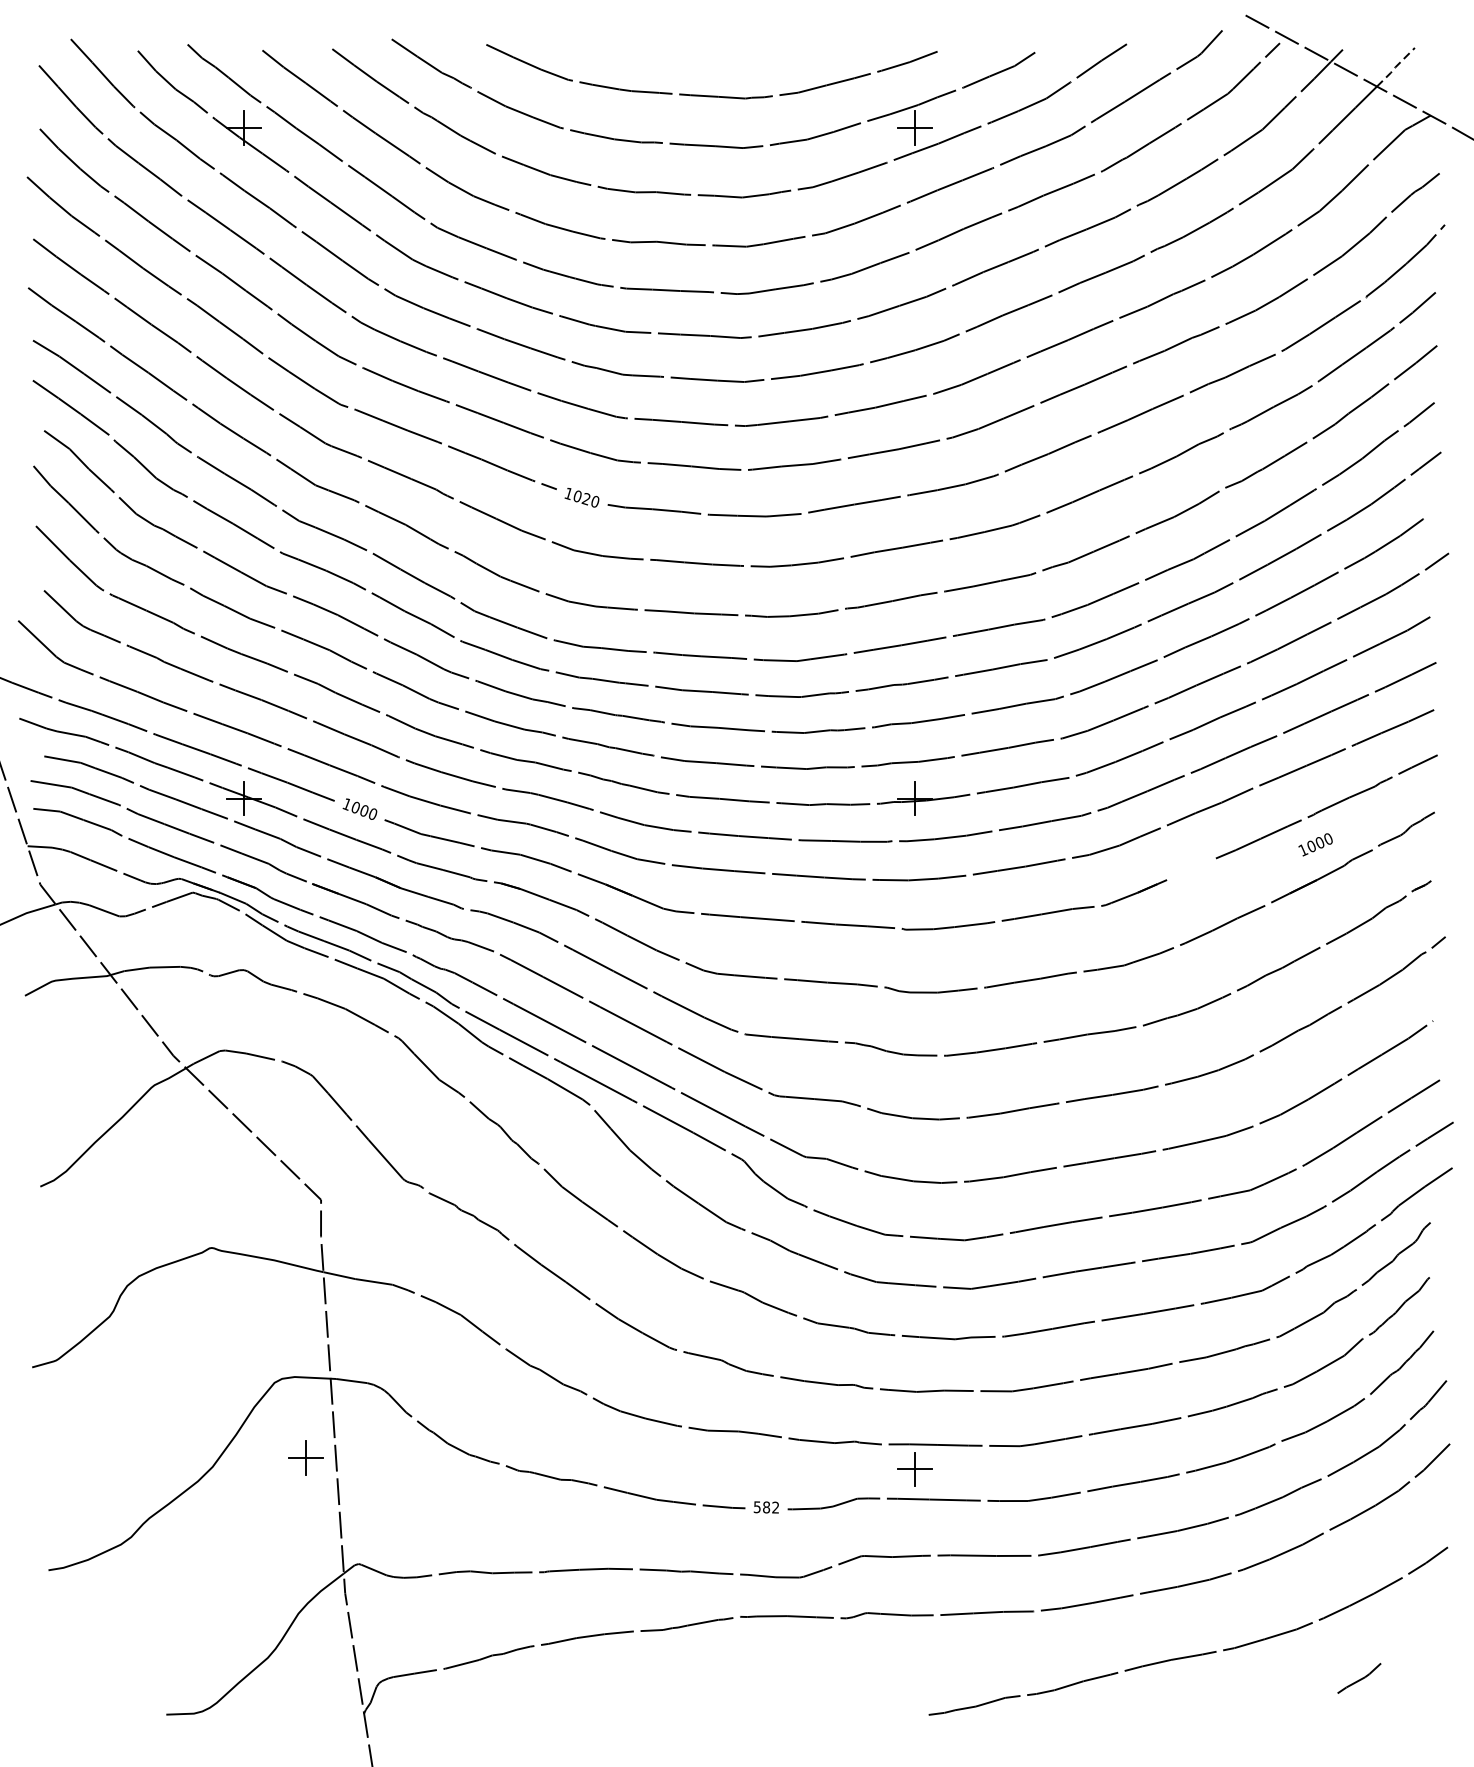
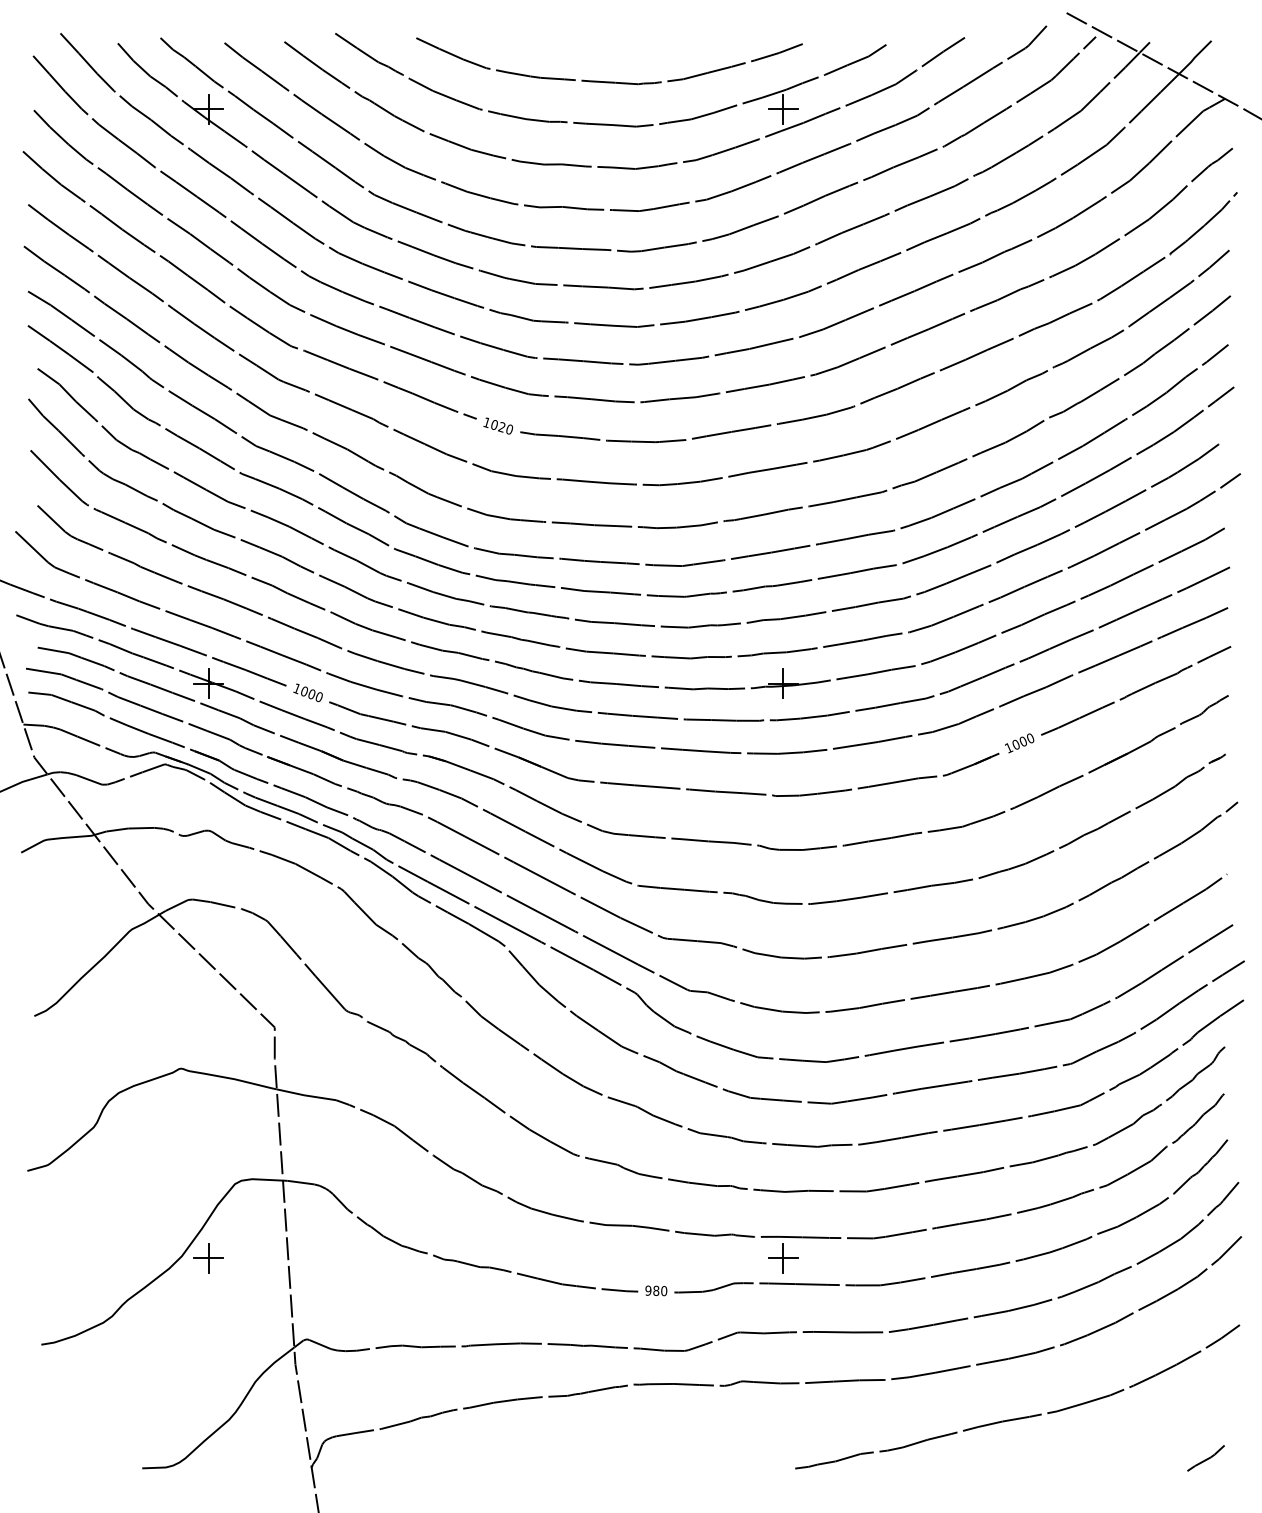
line: (1394, 67) -> (1194, 57), dashed -> solid
text: (1315, 844) -> (1019, 743), moved
part: (305, 1457) -> (208, 1258), moved
text: (766, 1506) -> (656, 1290), 582 -> 980
line: (1359, 1678) -> (1206, 1458), moved

